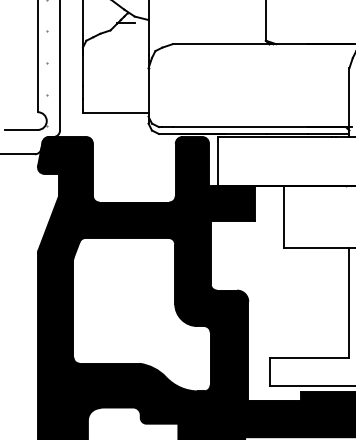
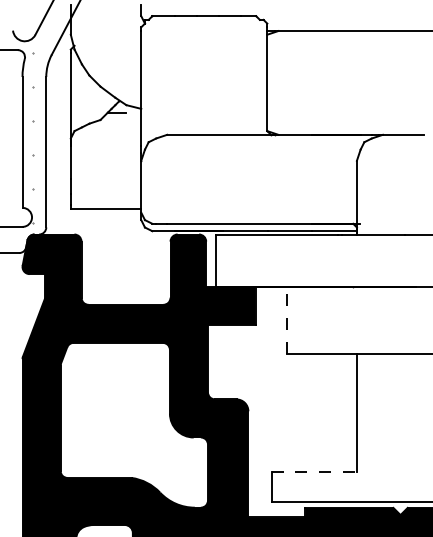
line: (283, 216) -> (286, 319), solid -> dashed
line: (309, 358) -> (314, 472), solid -> dashed

